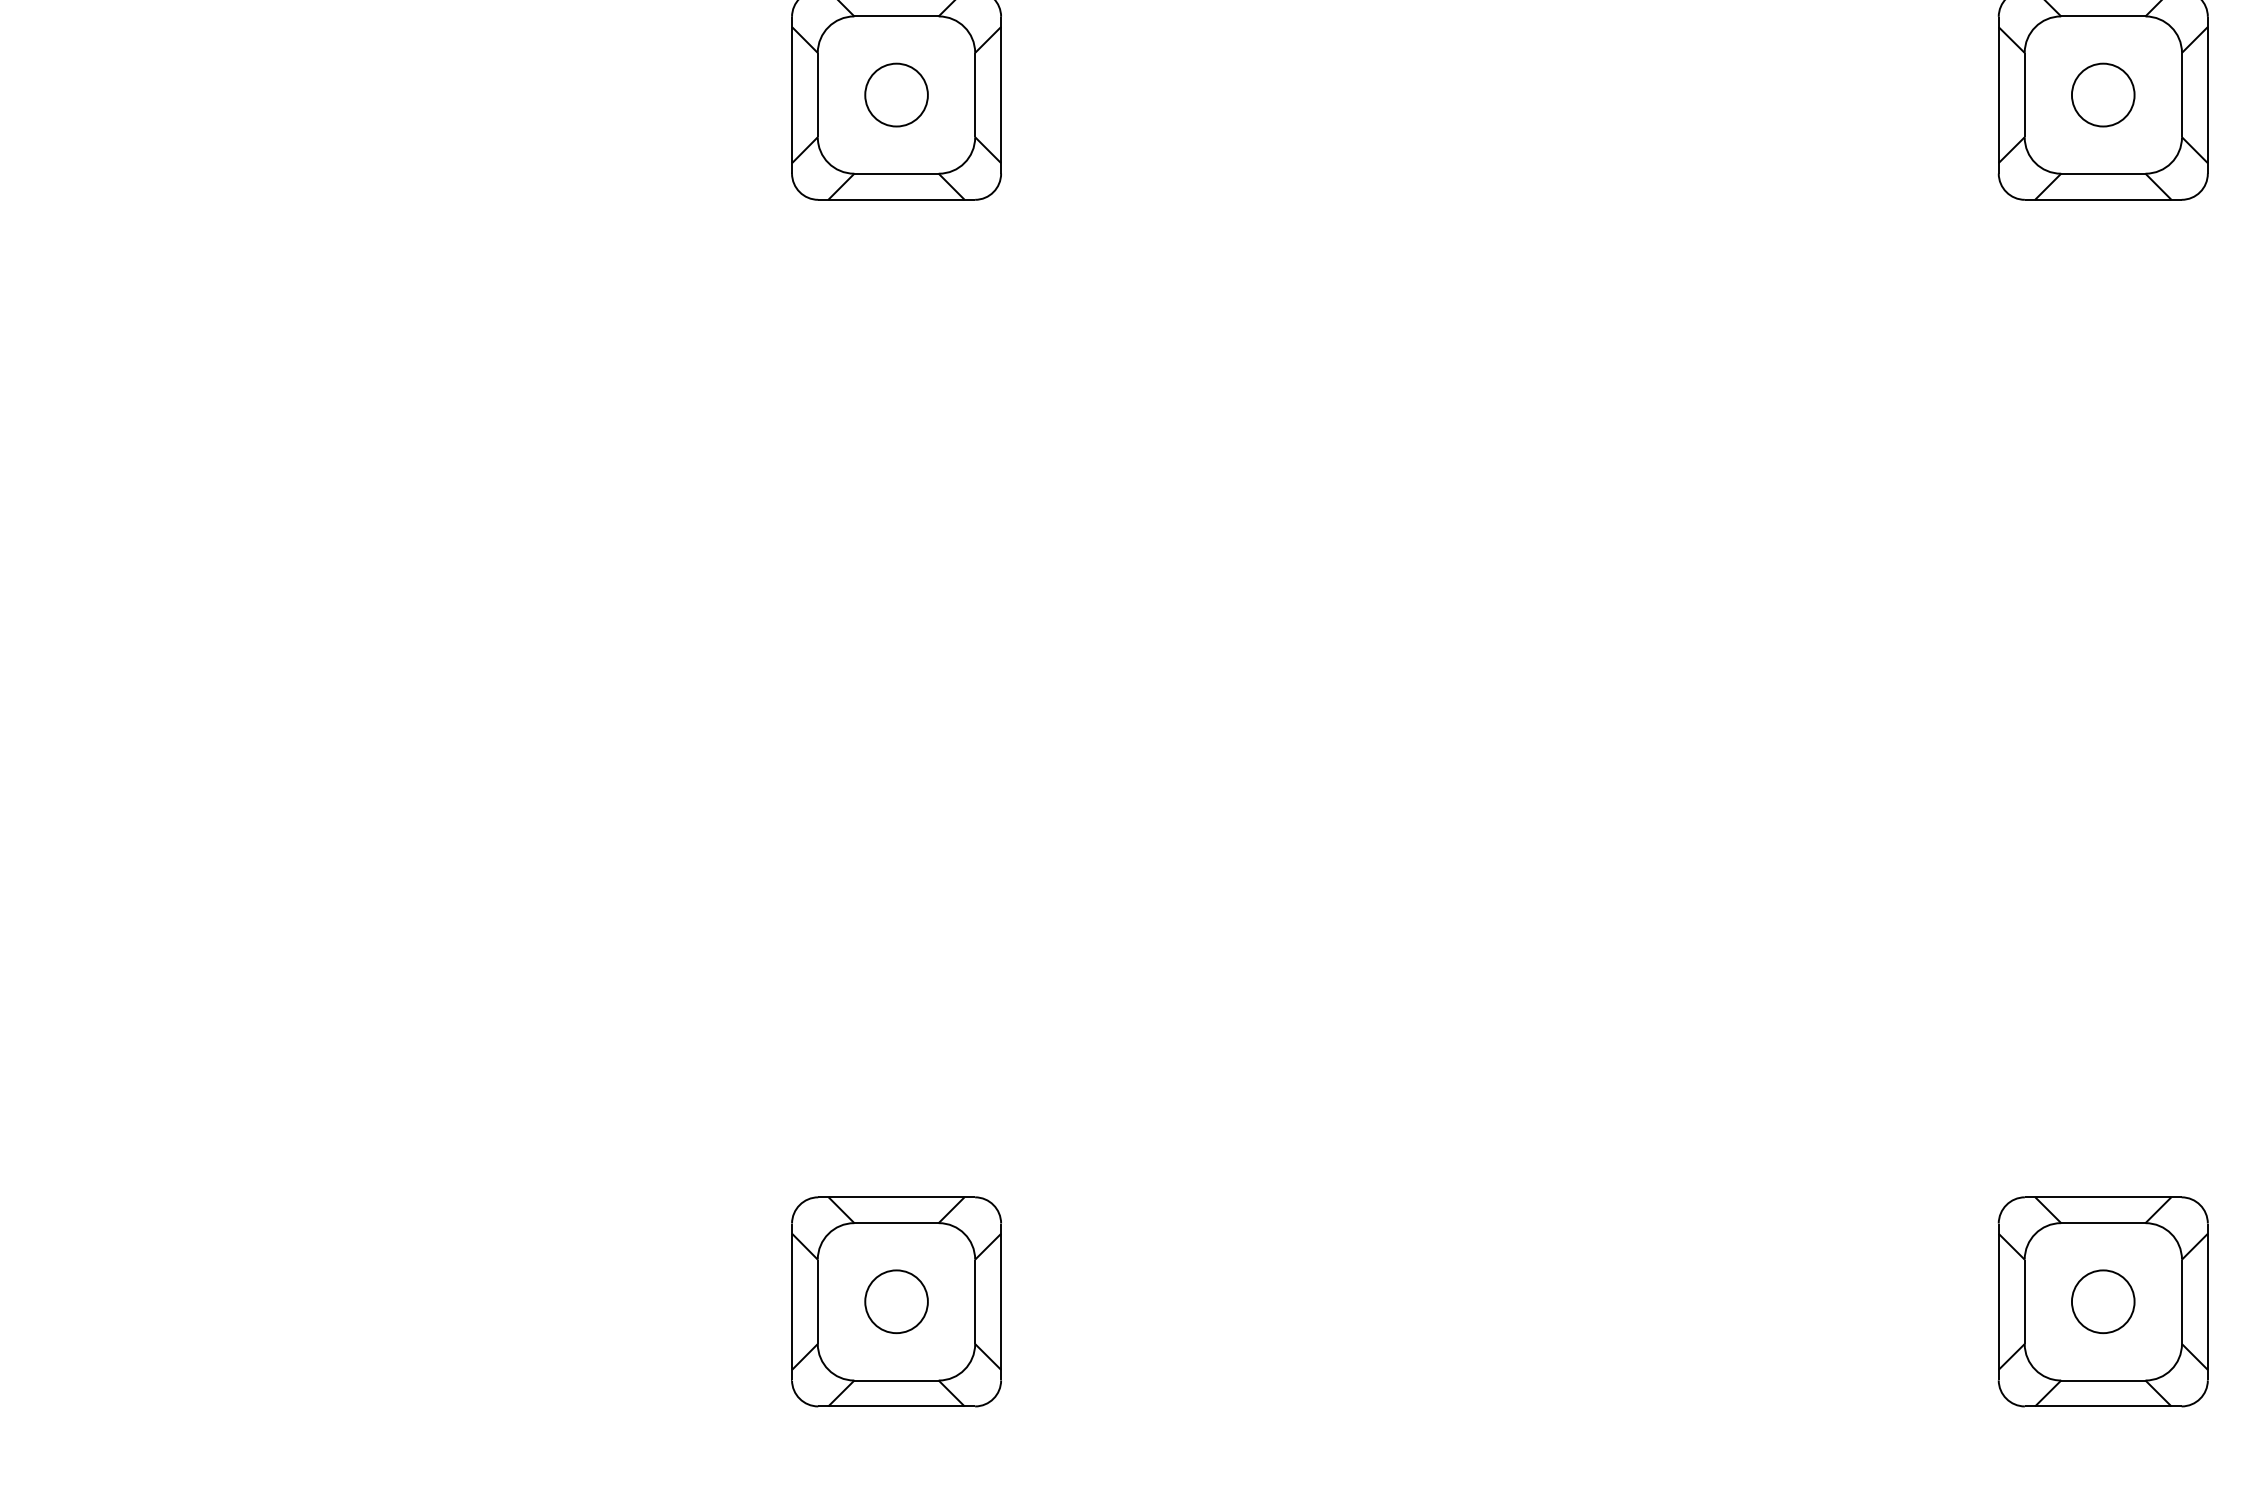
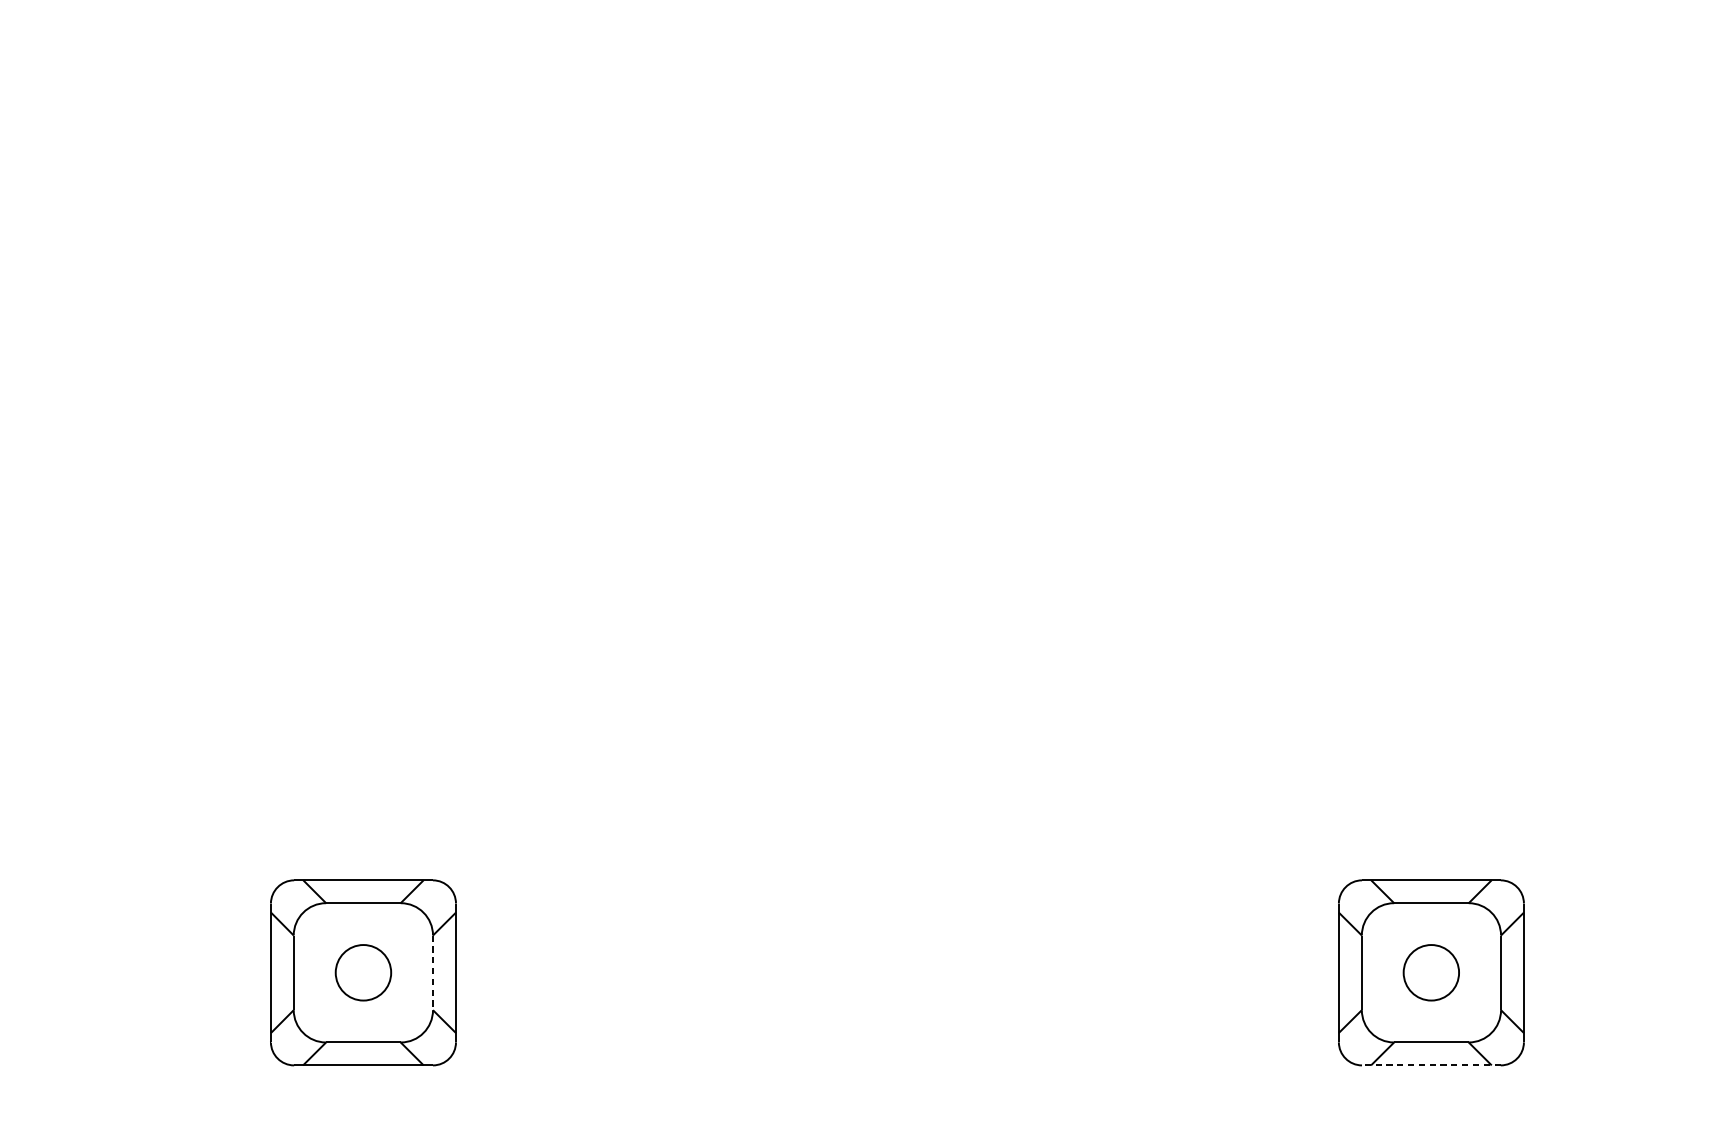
line: (975, 1302) -> (433, 973), solid -> dashed
line: (2102, 1406) -> (1430, 1065), solid -> dashed

